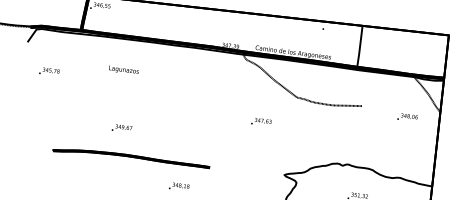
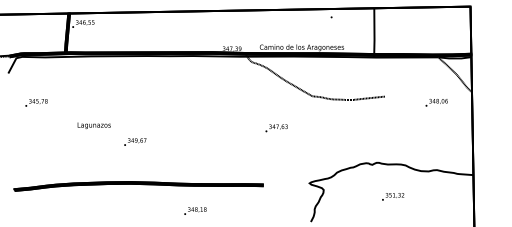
text: (123, 69) -> (93, 125), moved
text: (122, 128) -> (135, 141), moved
part: (131, 158) -> (138, 186), size x1.43

